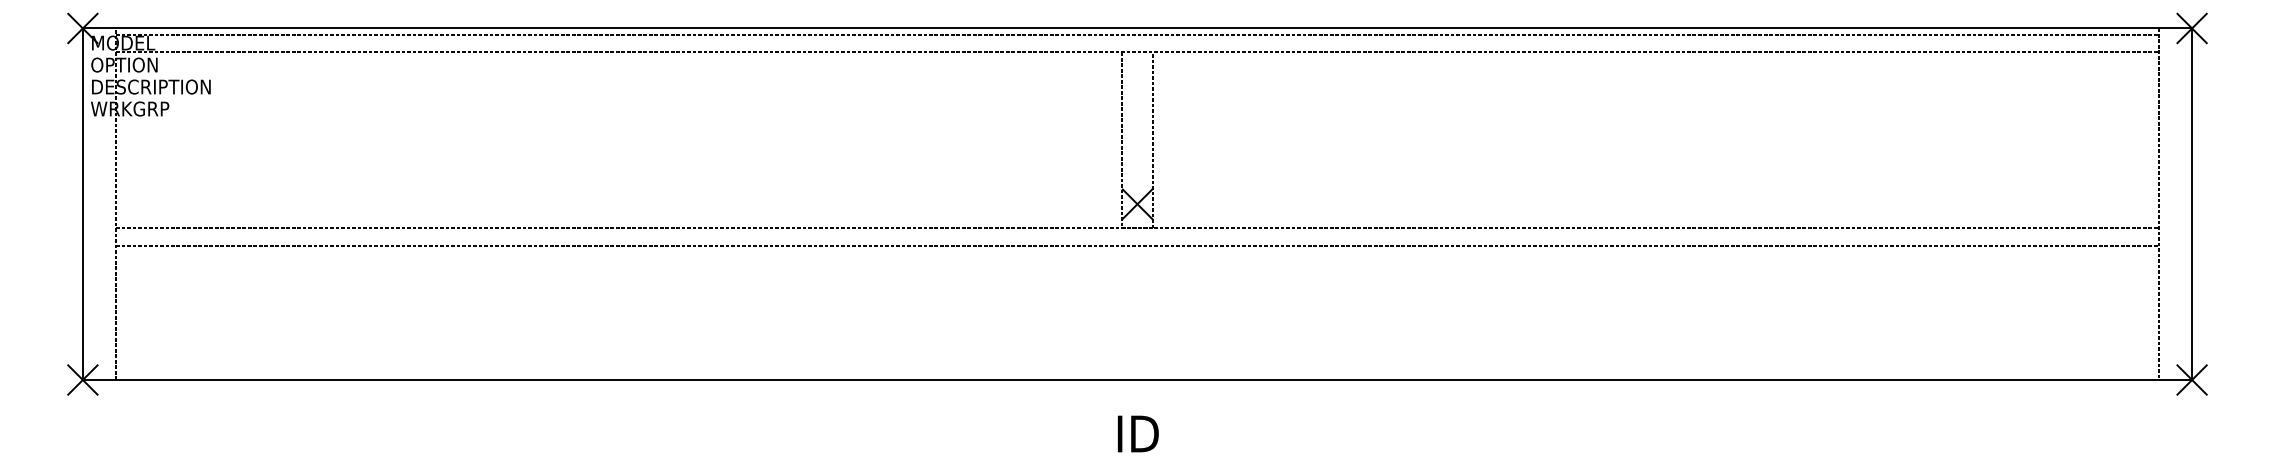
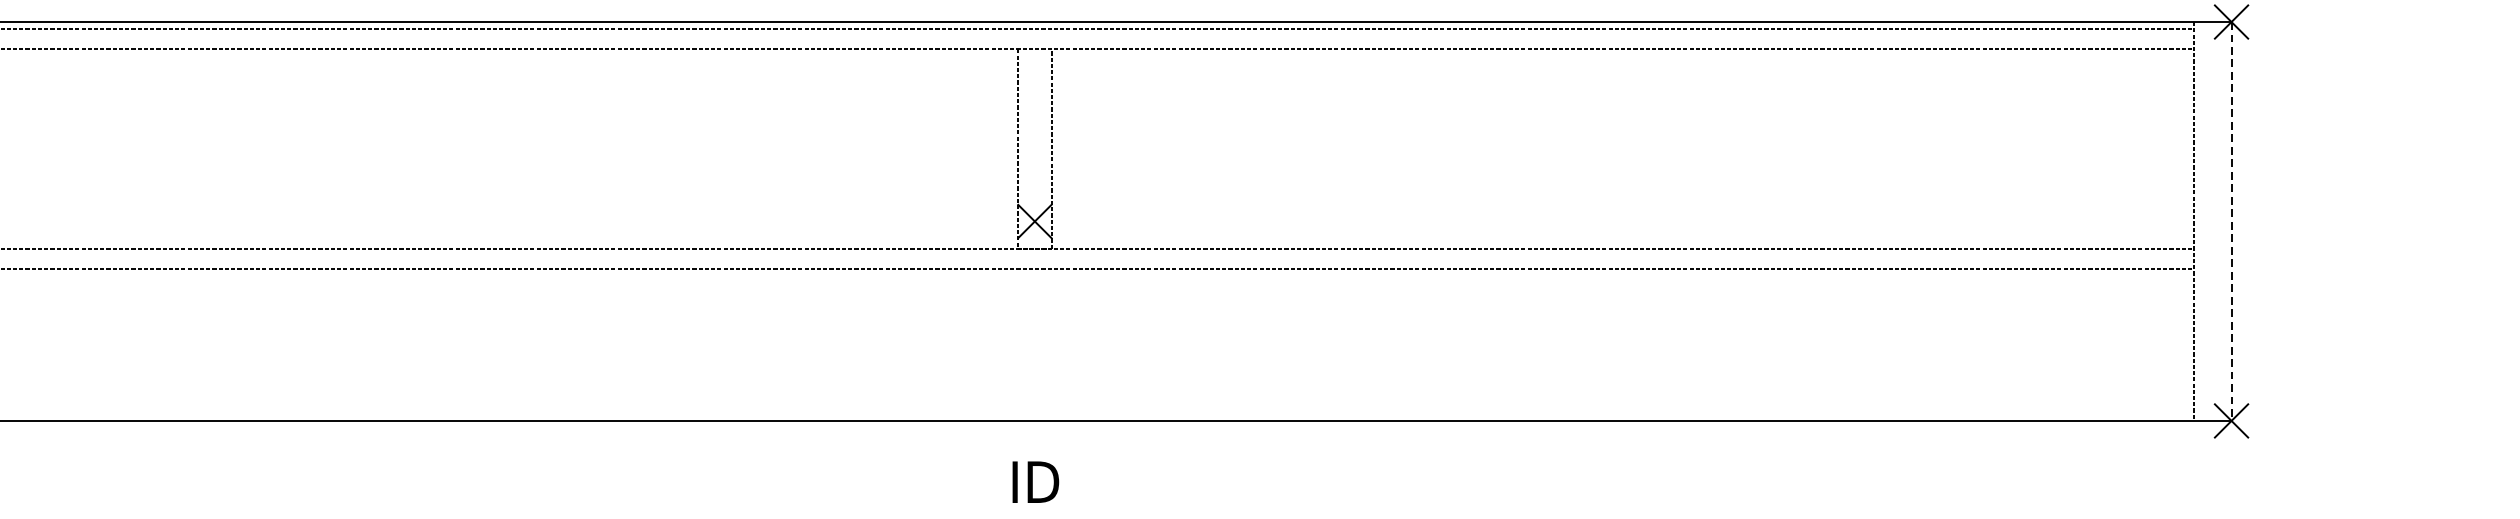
line: (2192, 204) -> (2232, 221), solid -> dashed

